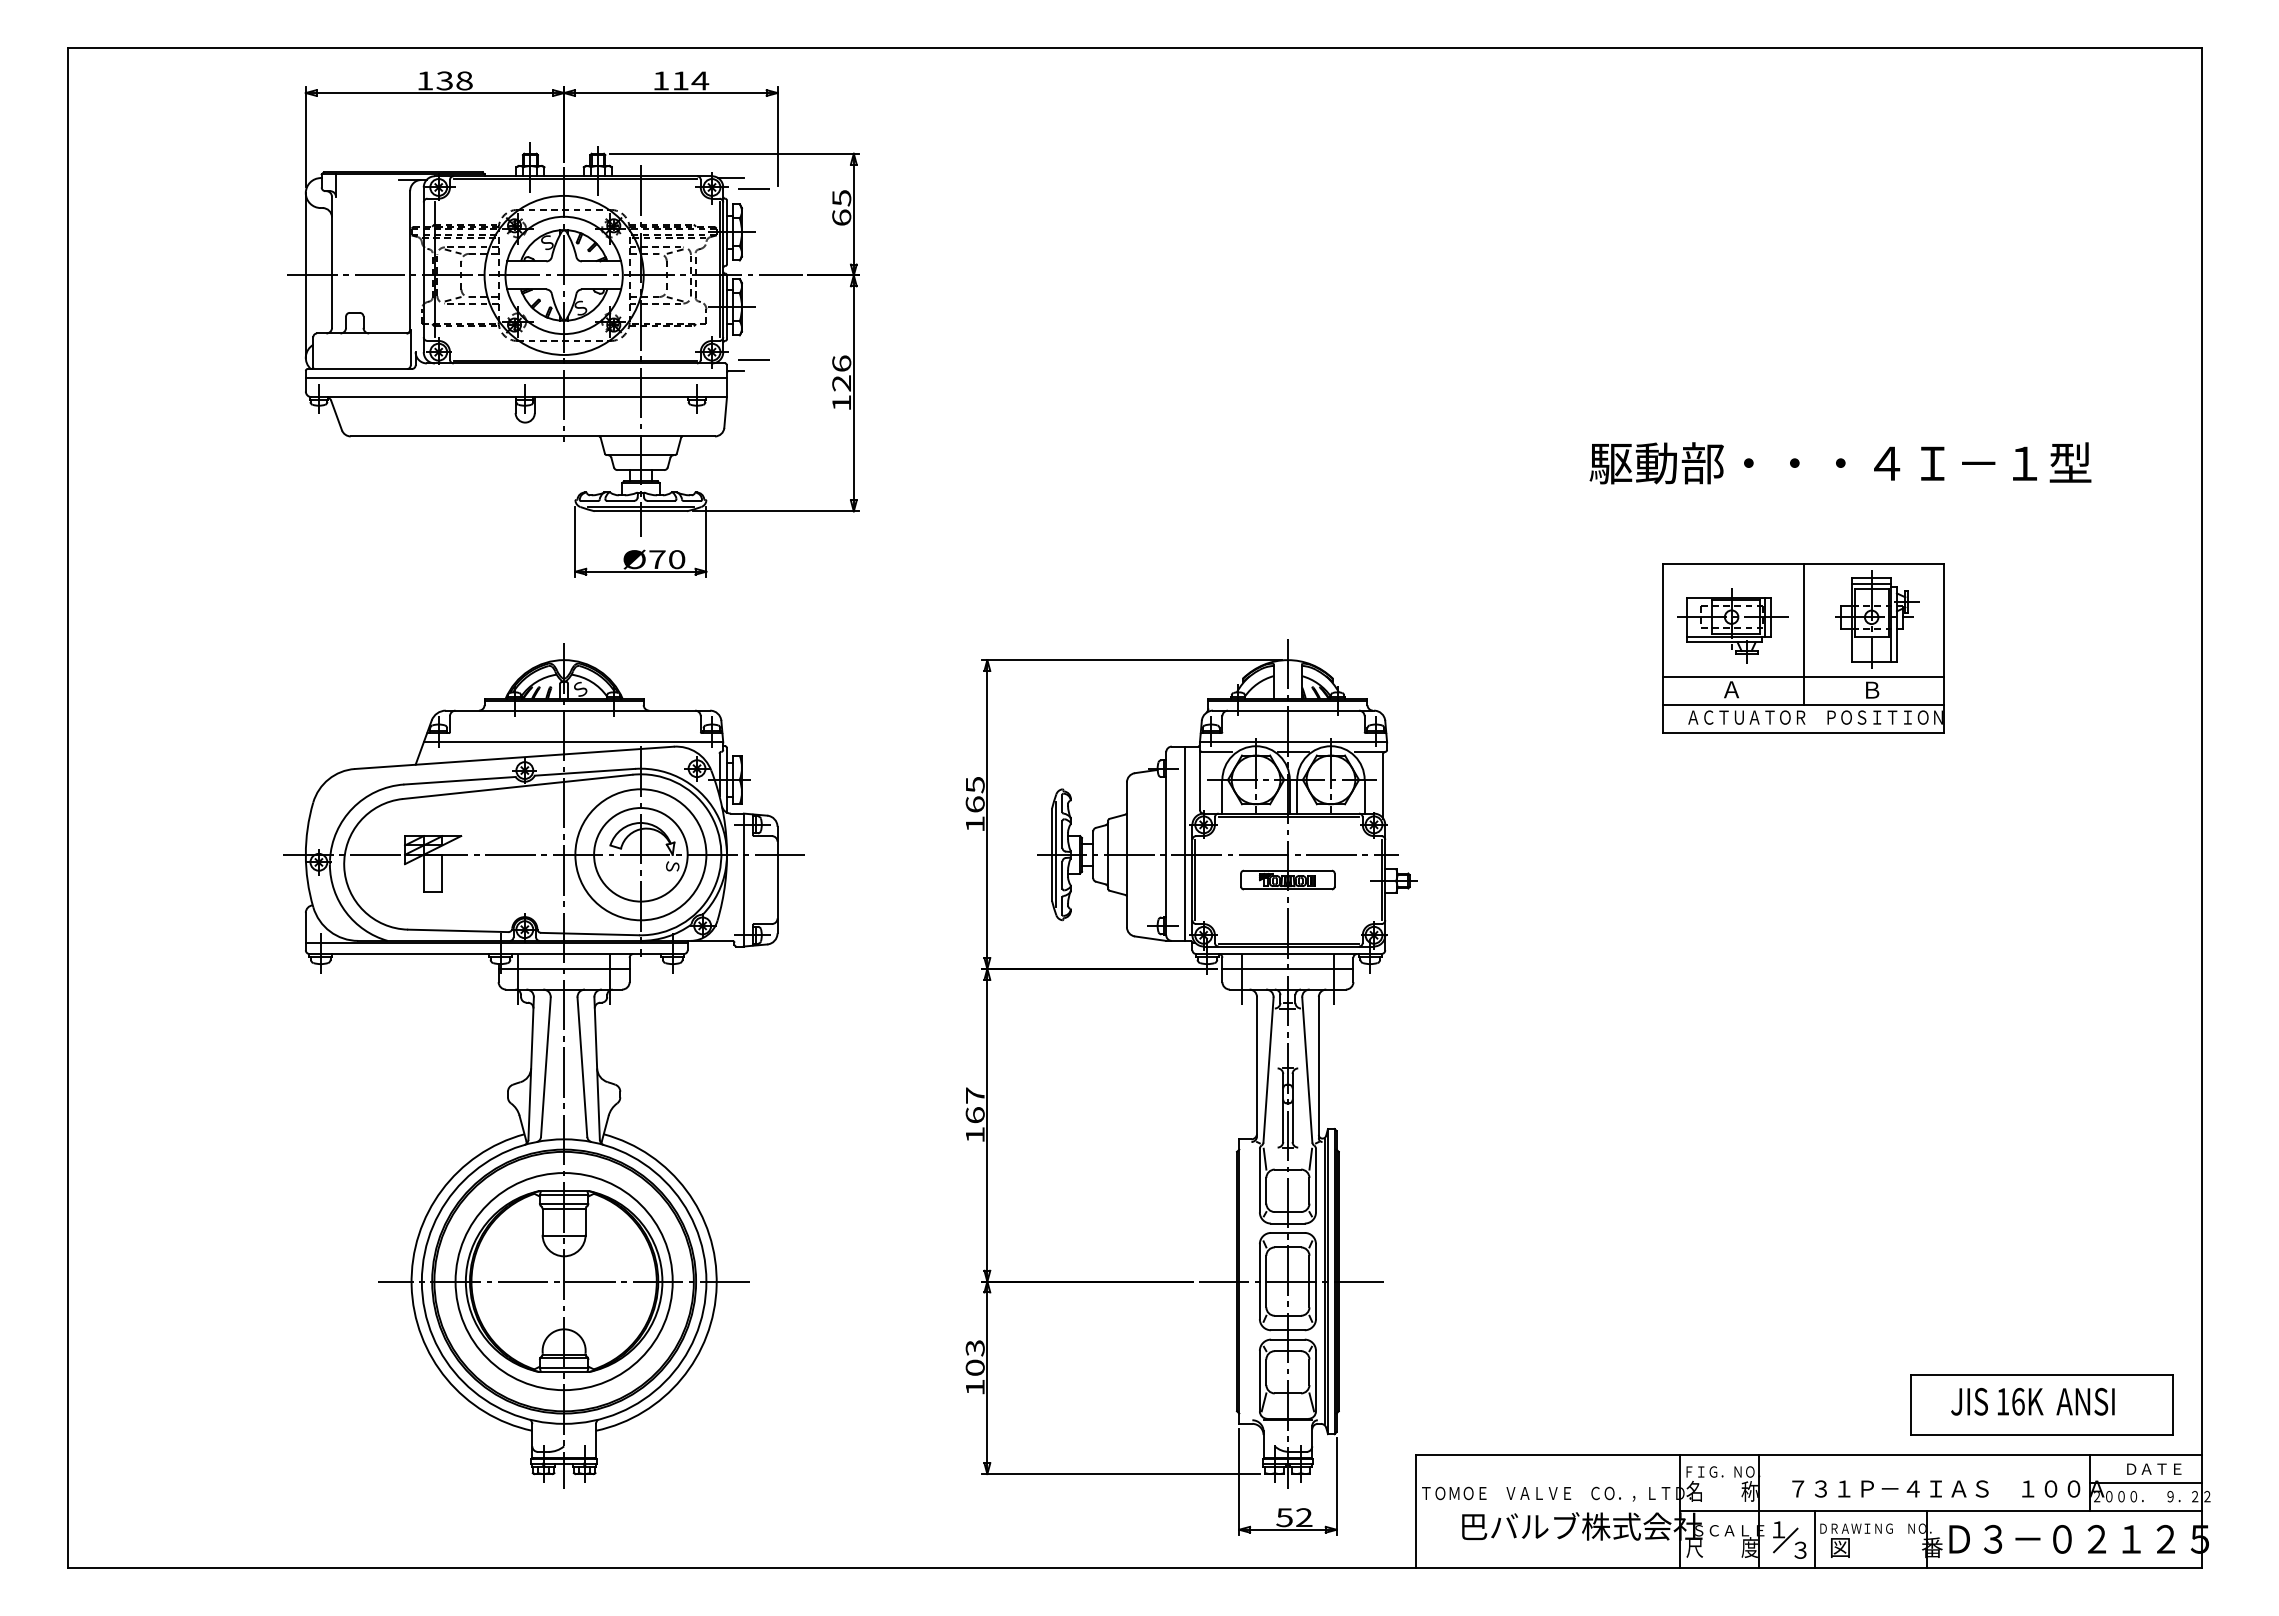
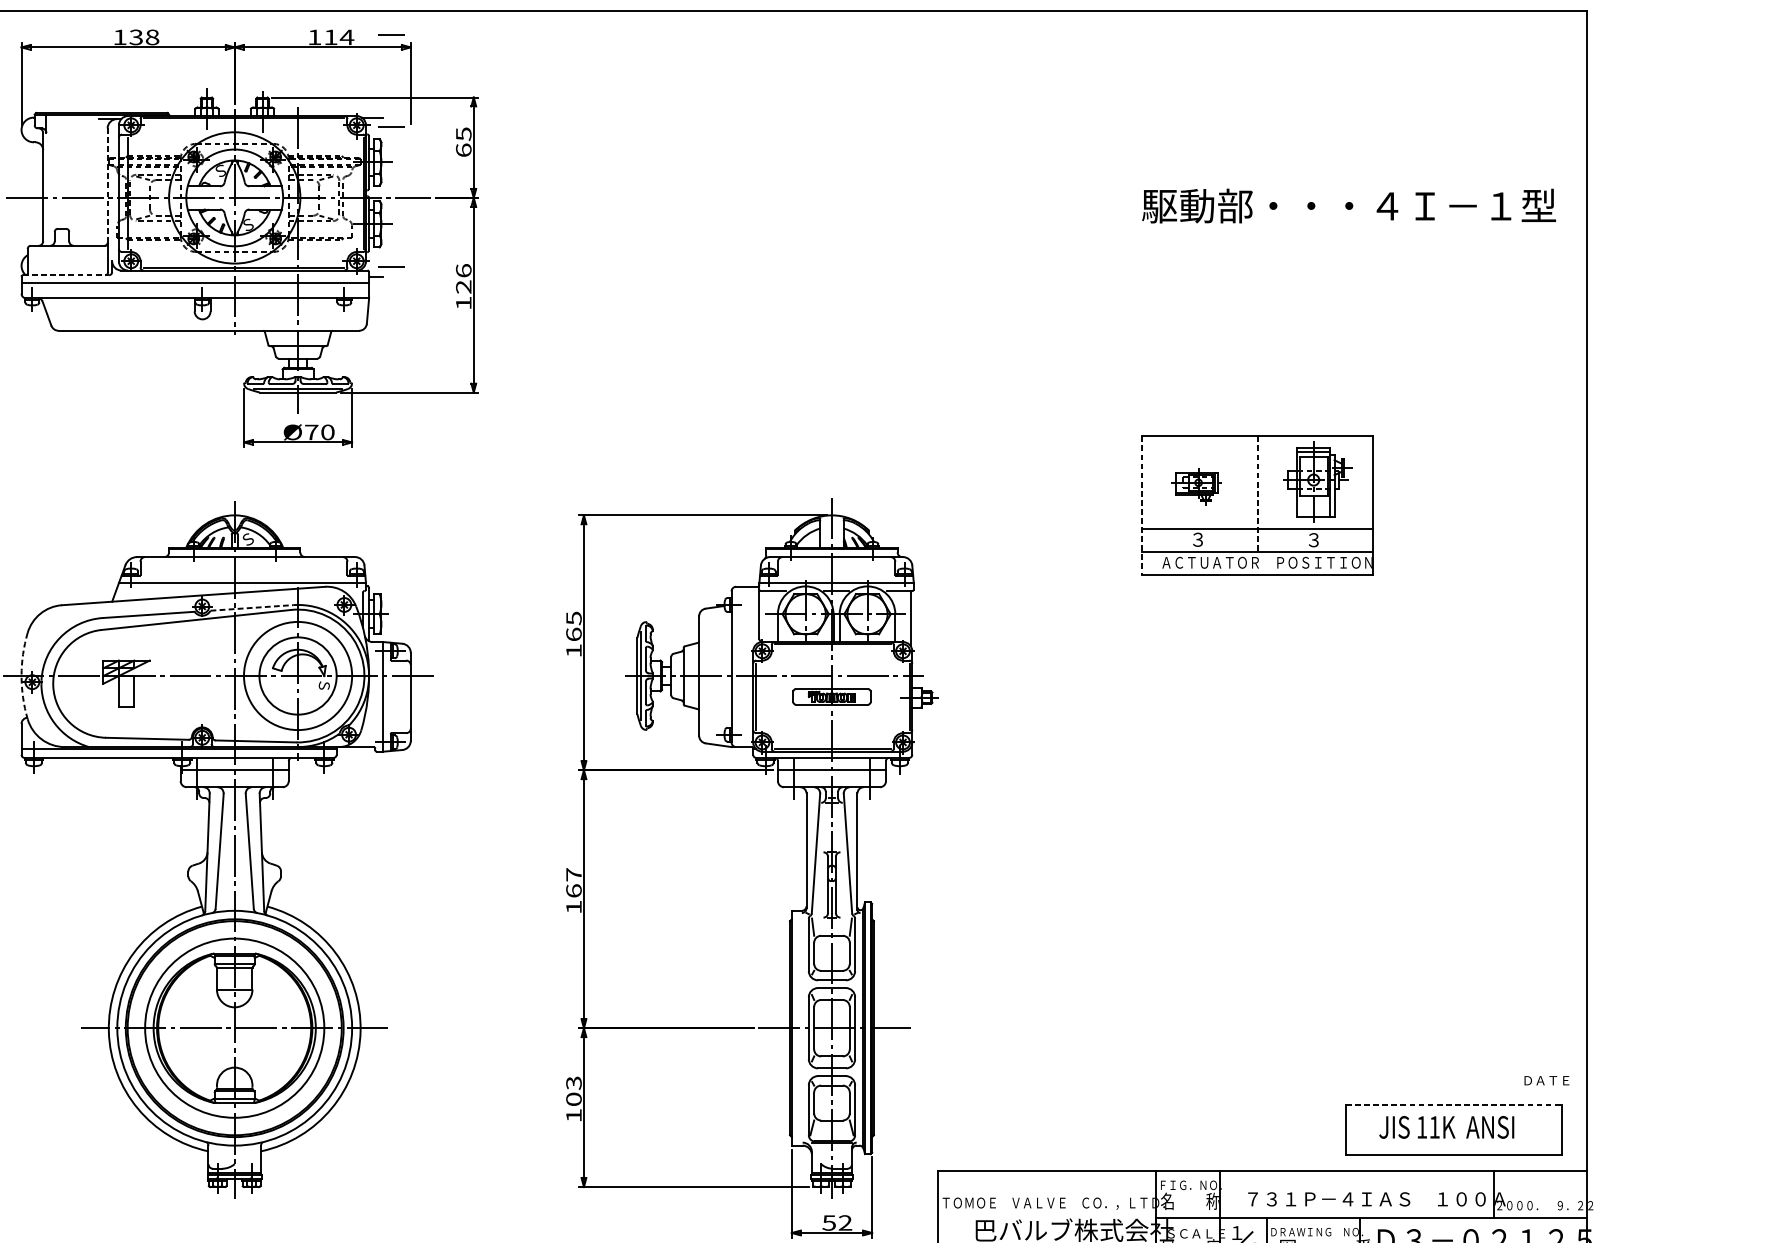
line: (753, 77) -> (390, 34), added
line: (410, 259) -> (107, 184), solid -> dashed
line: (305, 275) -> (21, 197), removed
line: (360, 369) -> (66, 275), solid -> dashed
text: (1840, 463) -> (1349, 206), moved
part: (1732, 625) -> (1198, 486), size x0.6
line: (1803, 635) -> (1257, 495), solid -> dashed
line: (1663, 649) -> (1141, 506), solid -> dashed
text: (1731, 689) -> (1198, 539), Ａ -> ３
text: (1872, 689) -> (1314, 539), Ｂ -> ３
line: (585, 772) -> (252, 608), solid -> dashed
line: (1184, 843) -> (746, 666), removed
arc: (305, 854) -> (21, 675), solid -> dashed
line: (2041, 1374) -> (1453, 1104), solid -> dashed
text: (2018, 1401) -> (1434, 1127), 16K -> 11K
text: (2154, 1468) -> (1547, 1080), moved
line: (2146, 1483) -> (1540, 1194), removed

